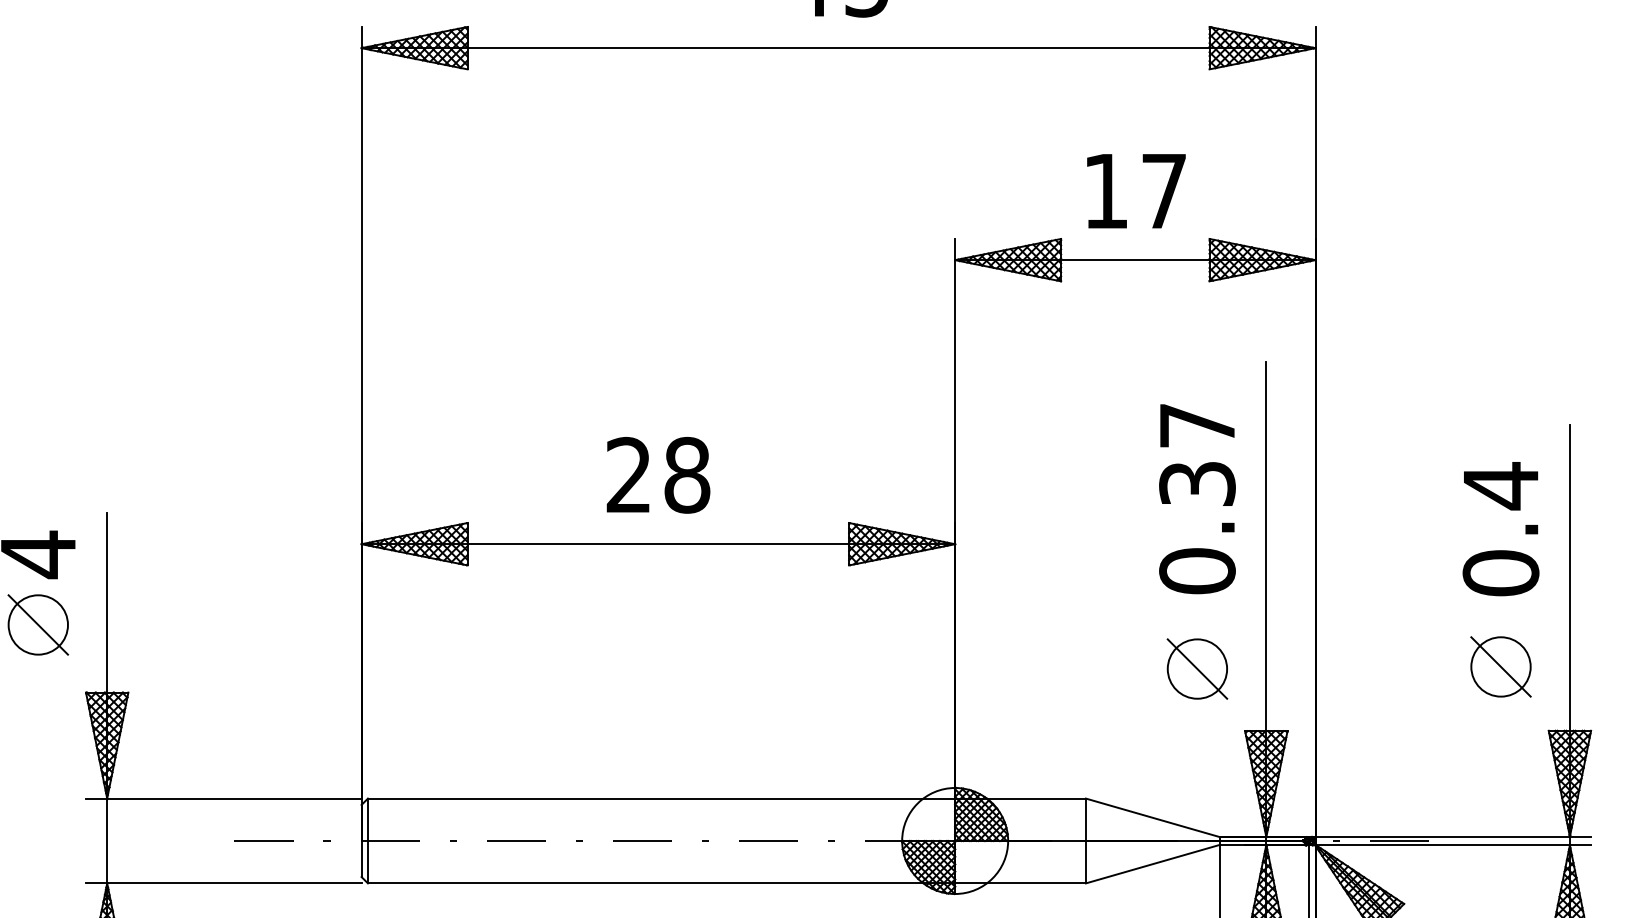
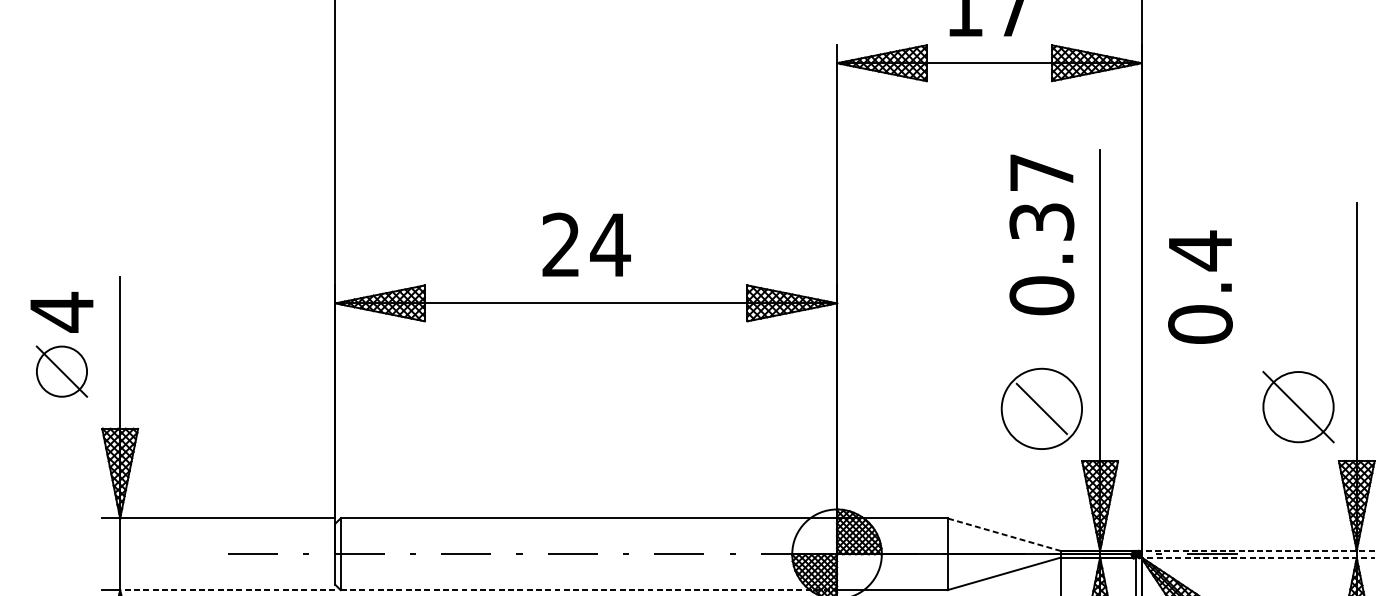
text: (686, 474) -> (609, 244), 28 -> 24
text: (1197, 499) -> (1041, 235), moved
text: (1500, 529) -> (1200, 287), moved
part: (1500, 666) -> (1298, 406), size x1.4
circle: (1197, 668) -> (1041, 408), size x1.6
line: (1153, 817) -> (1004, 534), solid -> dashed
line: (1451, 836) -> (1256, 550), solid -> dashed
line: (1451, 845) -> (1256, 558), solid -> dashed
line: (233, 883) -> (226, 590), solid -> dashed
line: (661, 883) -> (588, 590), solid -> dashed

